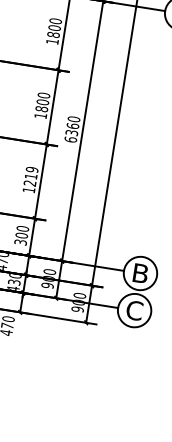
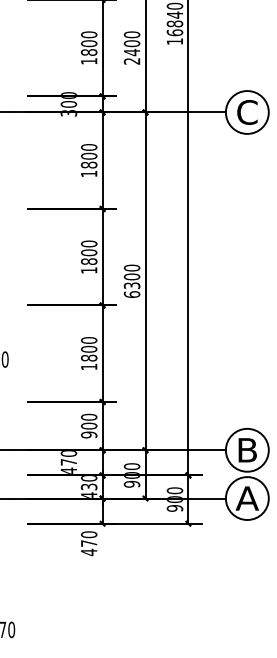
text: (72, 125) -> (131, 276), 6360 -> 6300
text: (31, 176) -> (89, 349), 1219 -> 1800
text: (21, 242) -> (89, 434), 300 -> 900
text: (133, 310) -> (246, 498), C -> A

